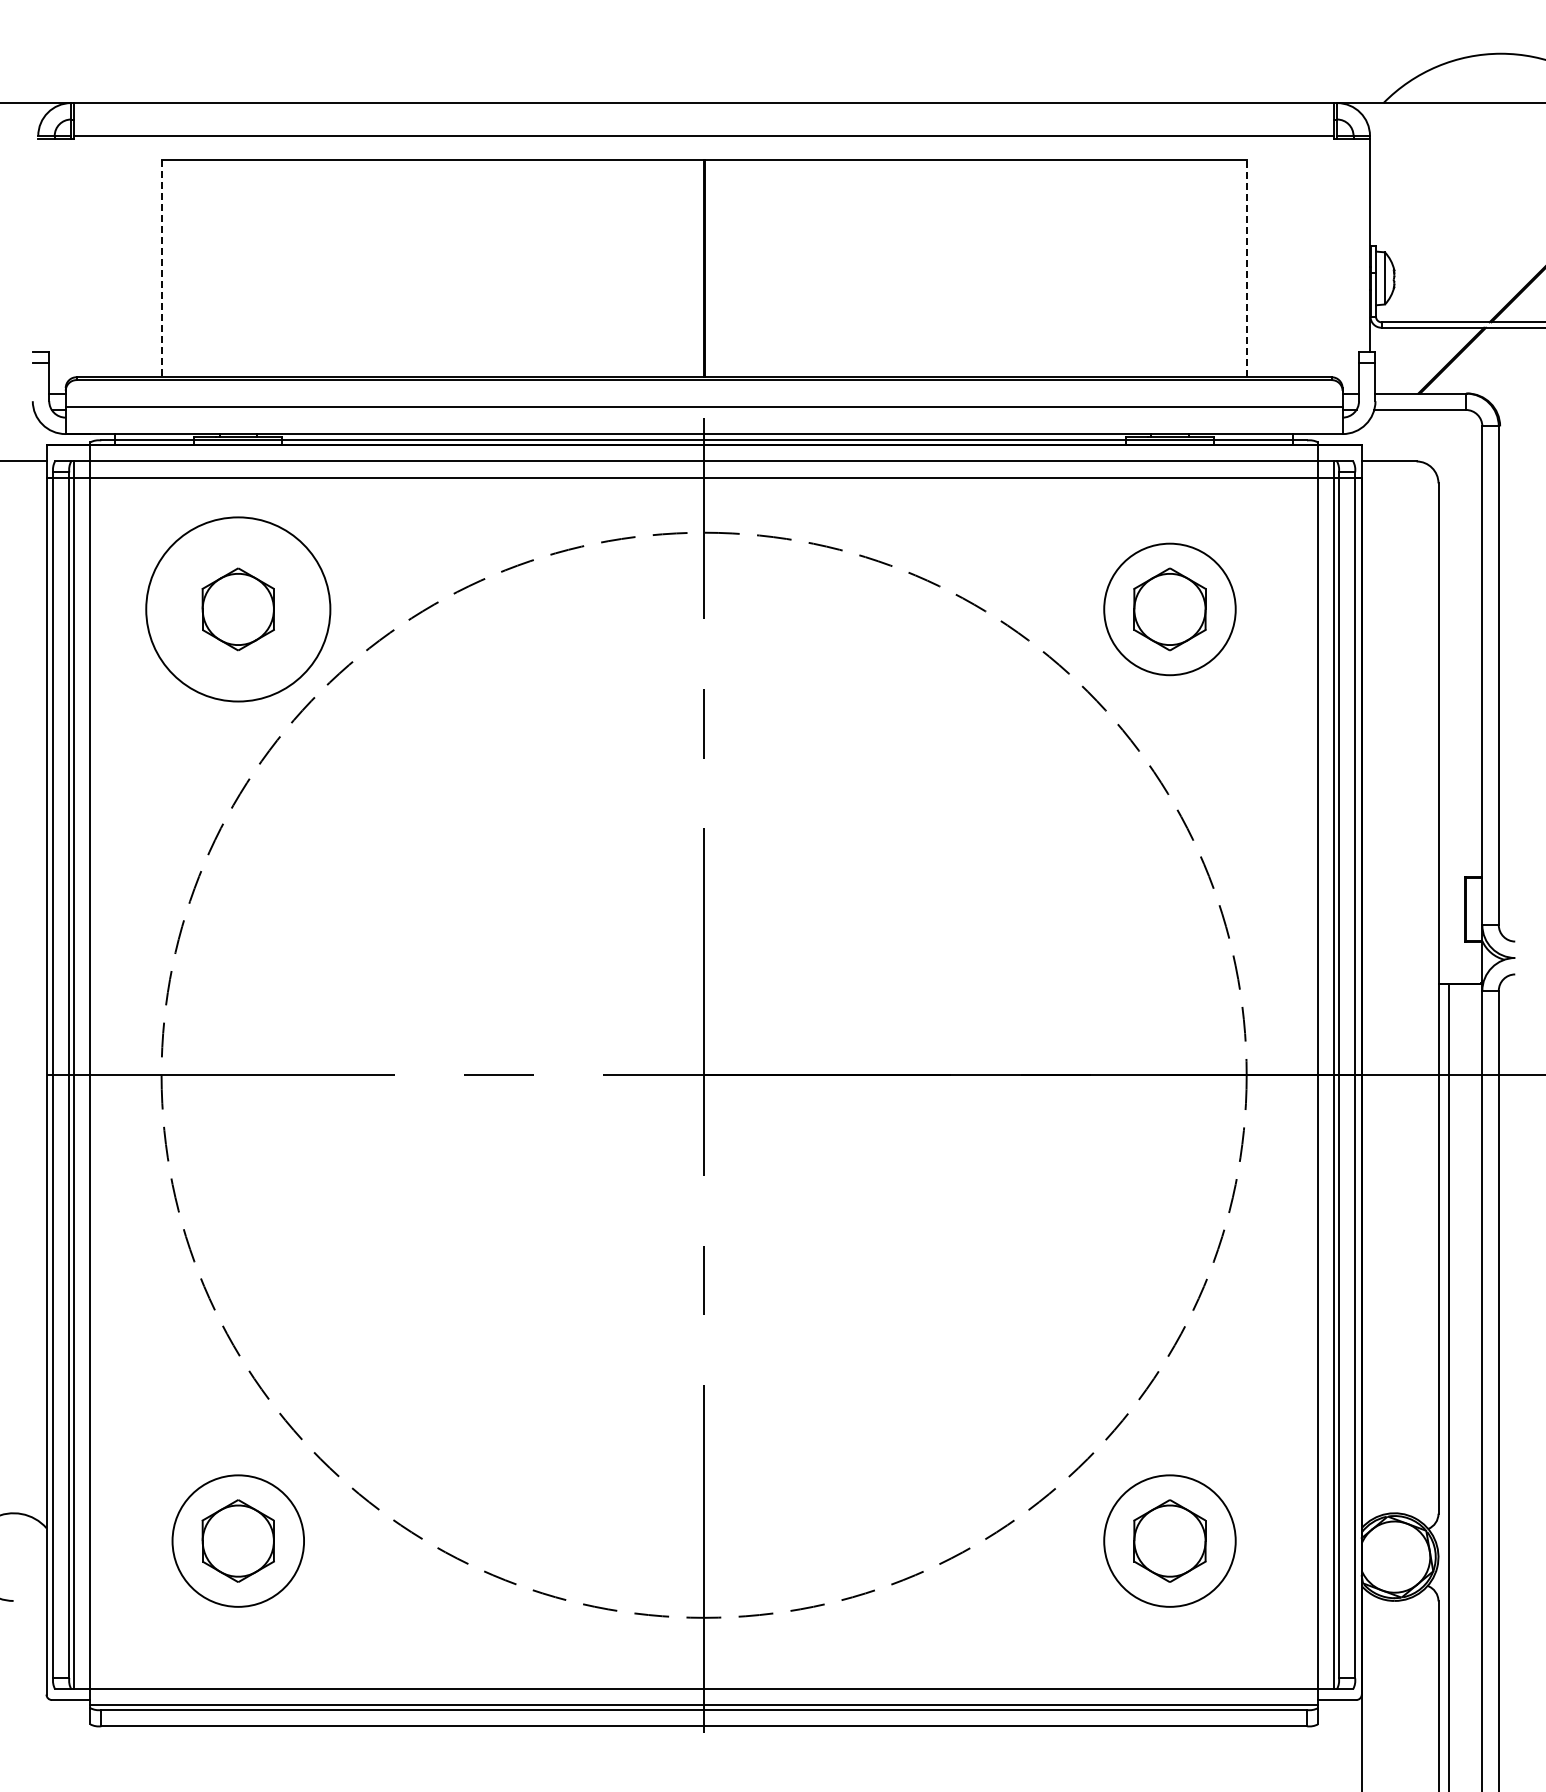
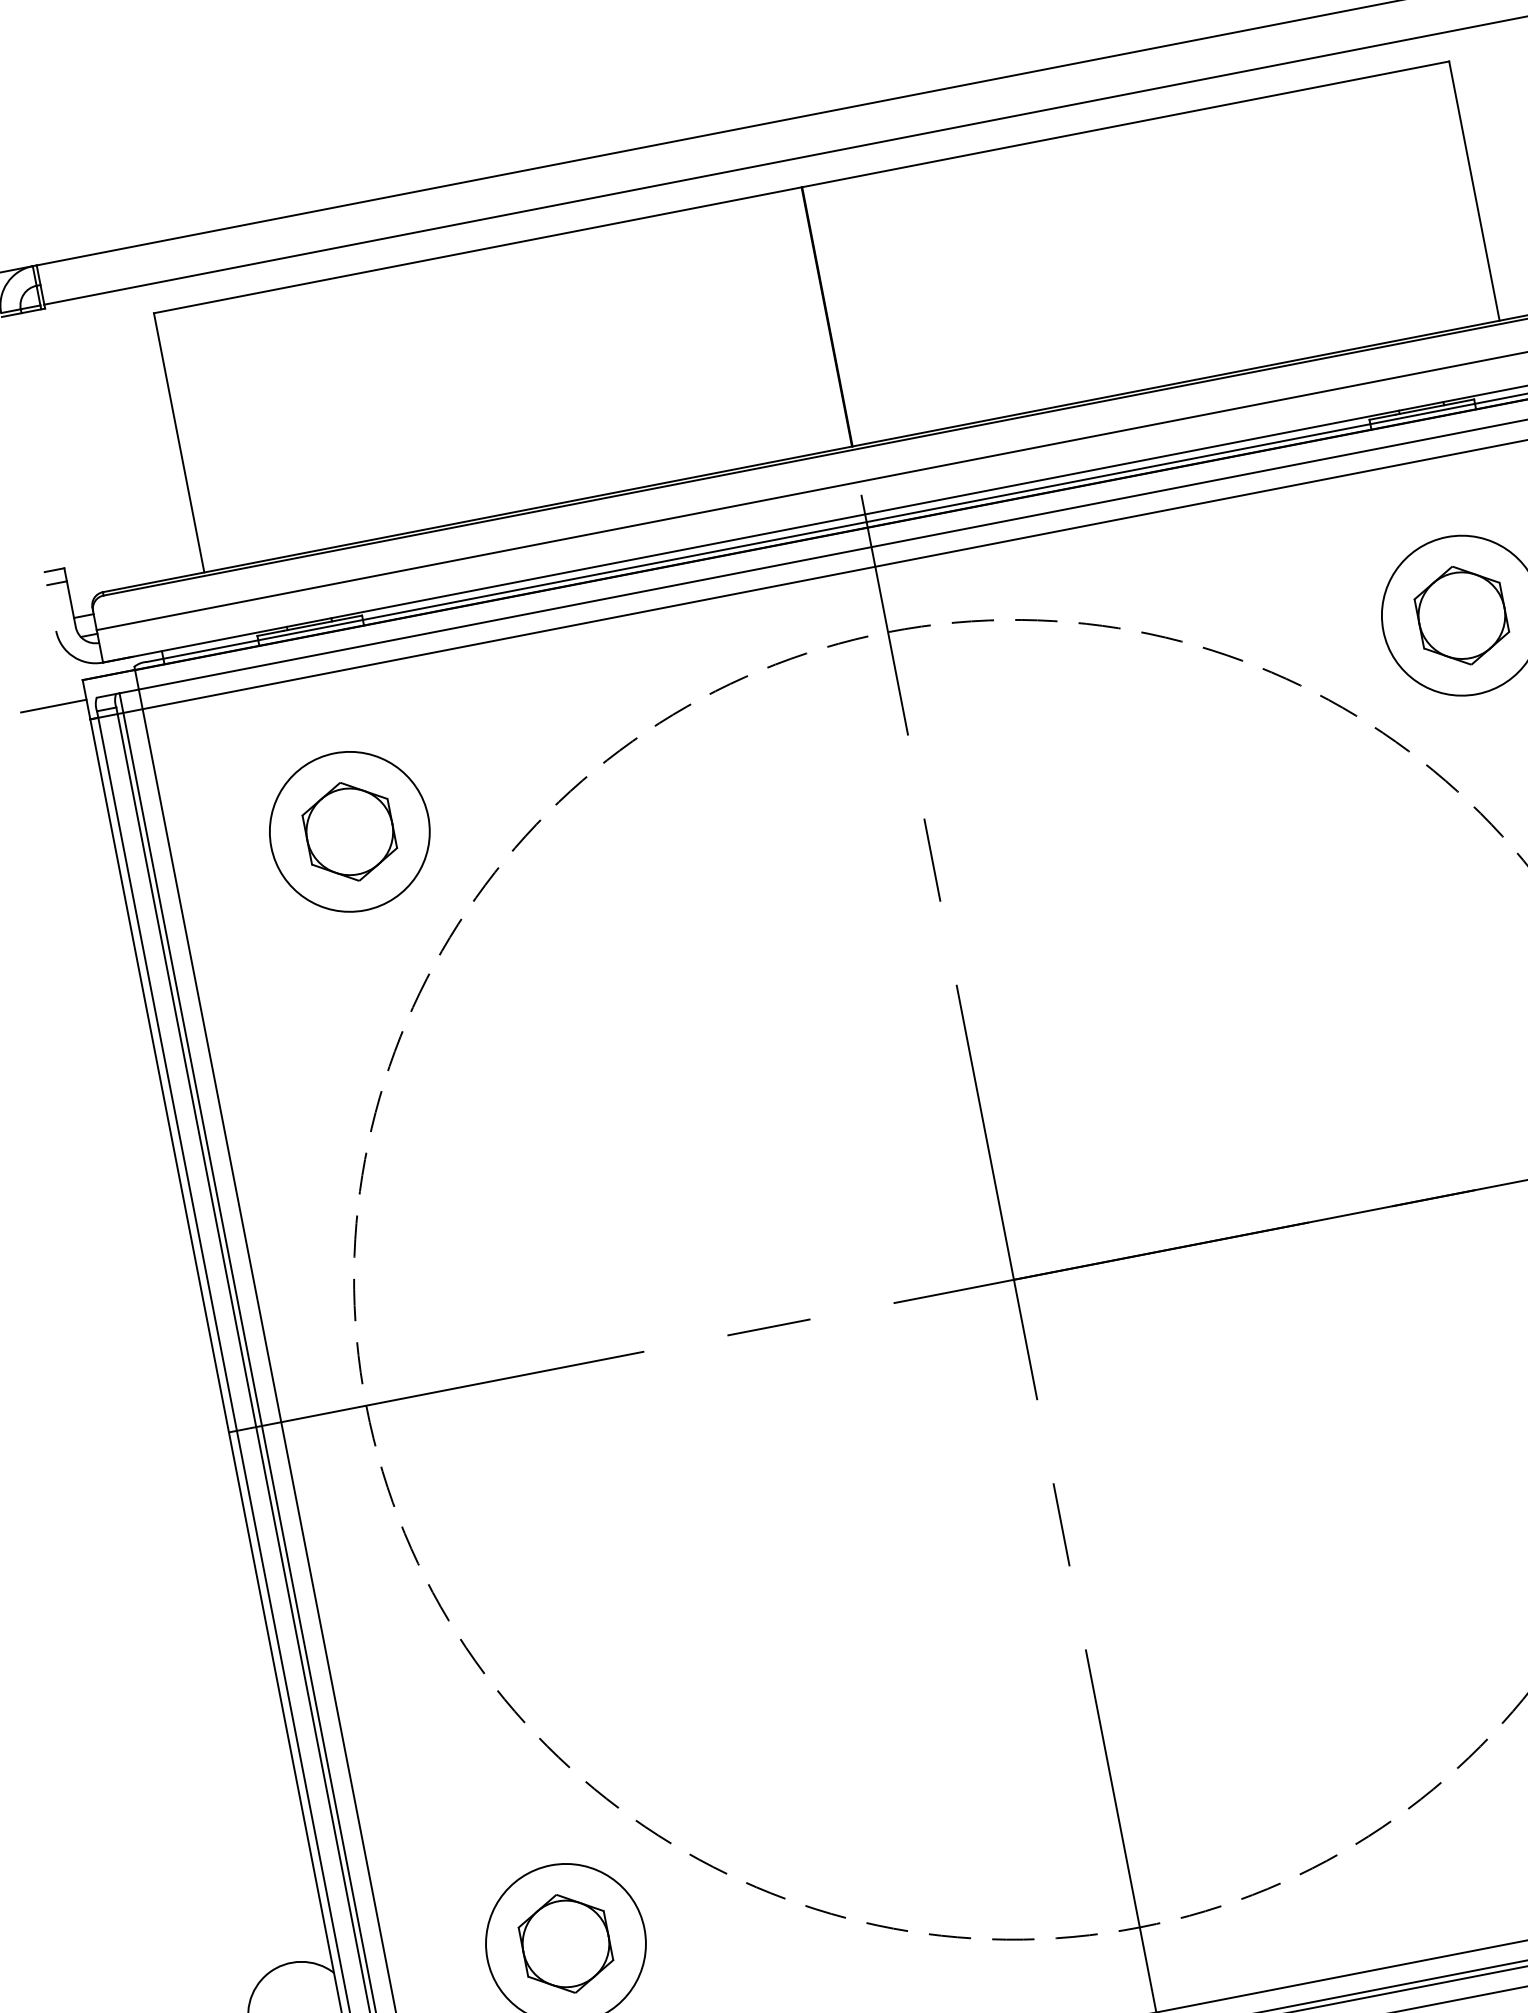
line: (161, 268) -> (179, 442), dashed -> solid
line: (1246, 268) -> (1474, 190), dashed -> solid
circle: (238, 609) -> (350, 831), size x0.71

